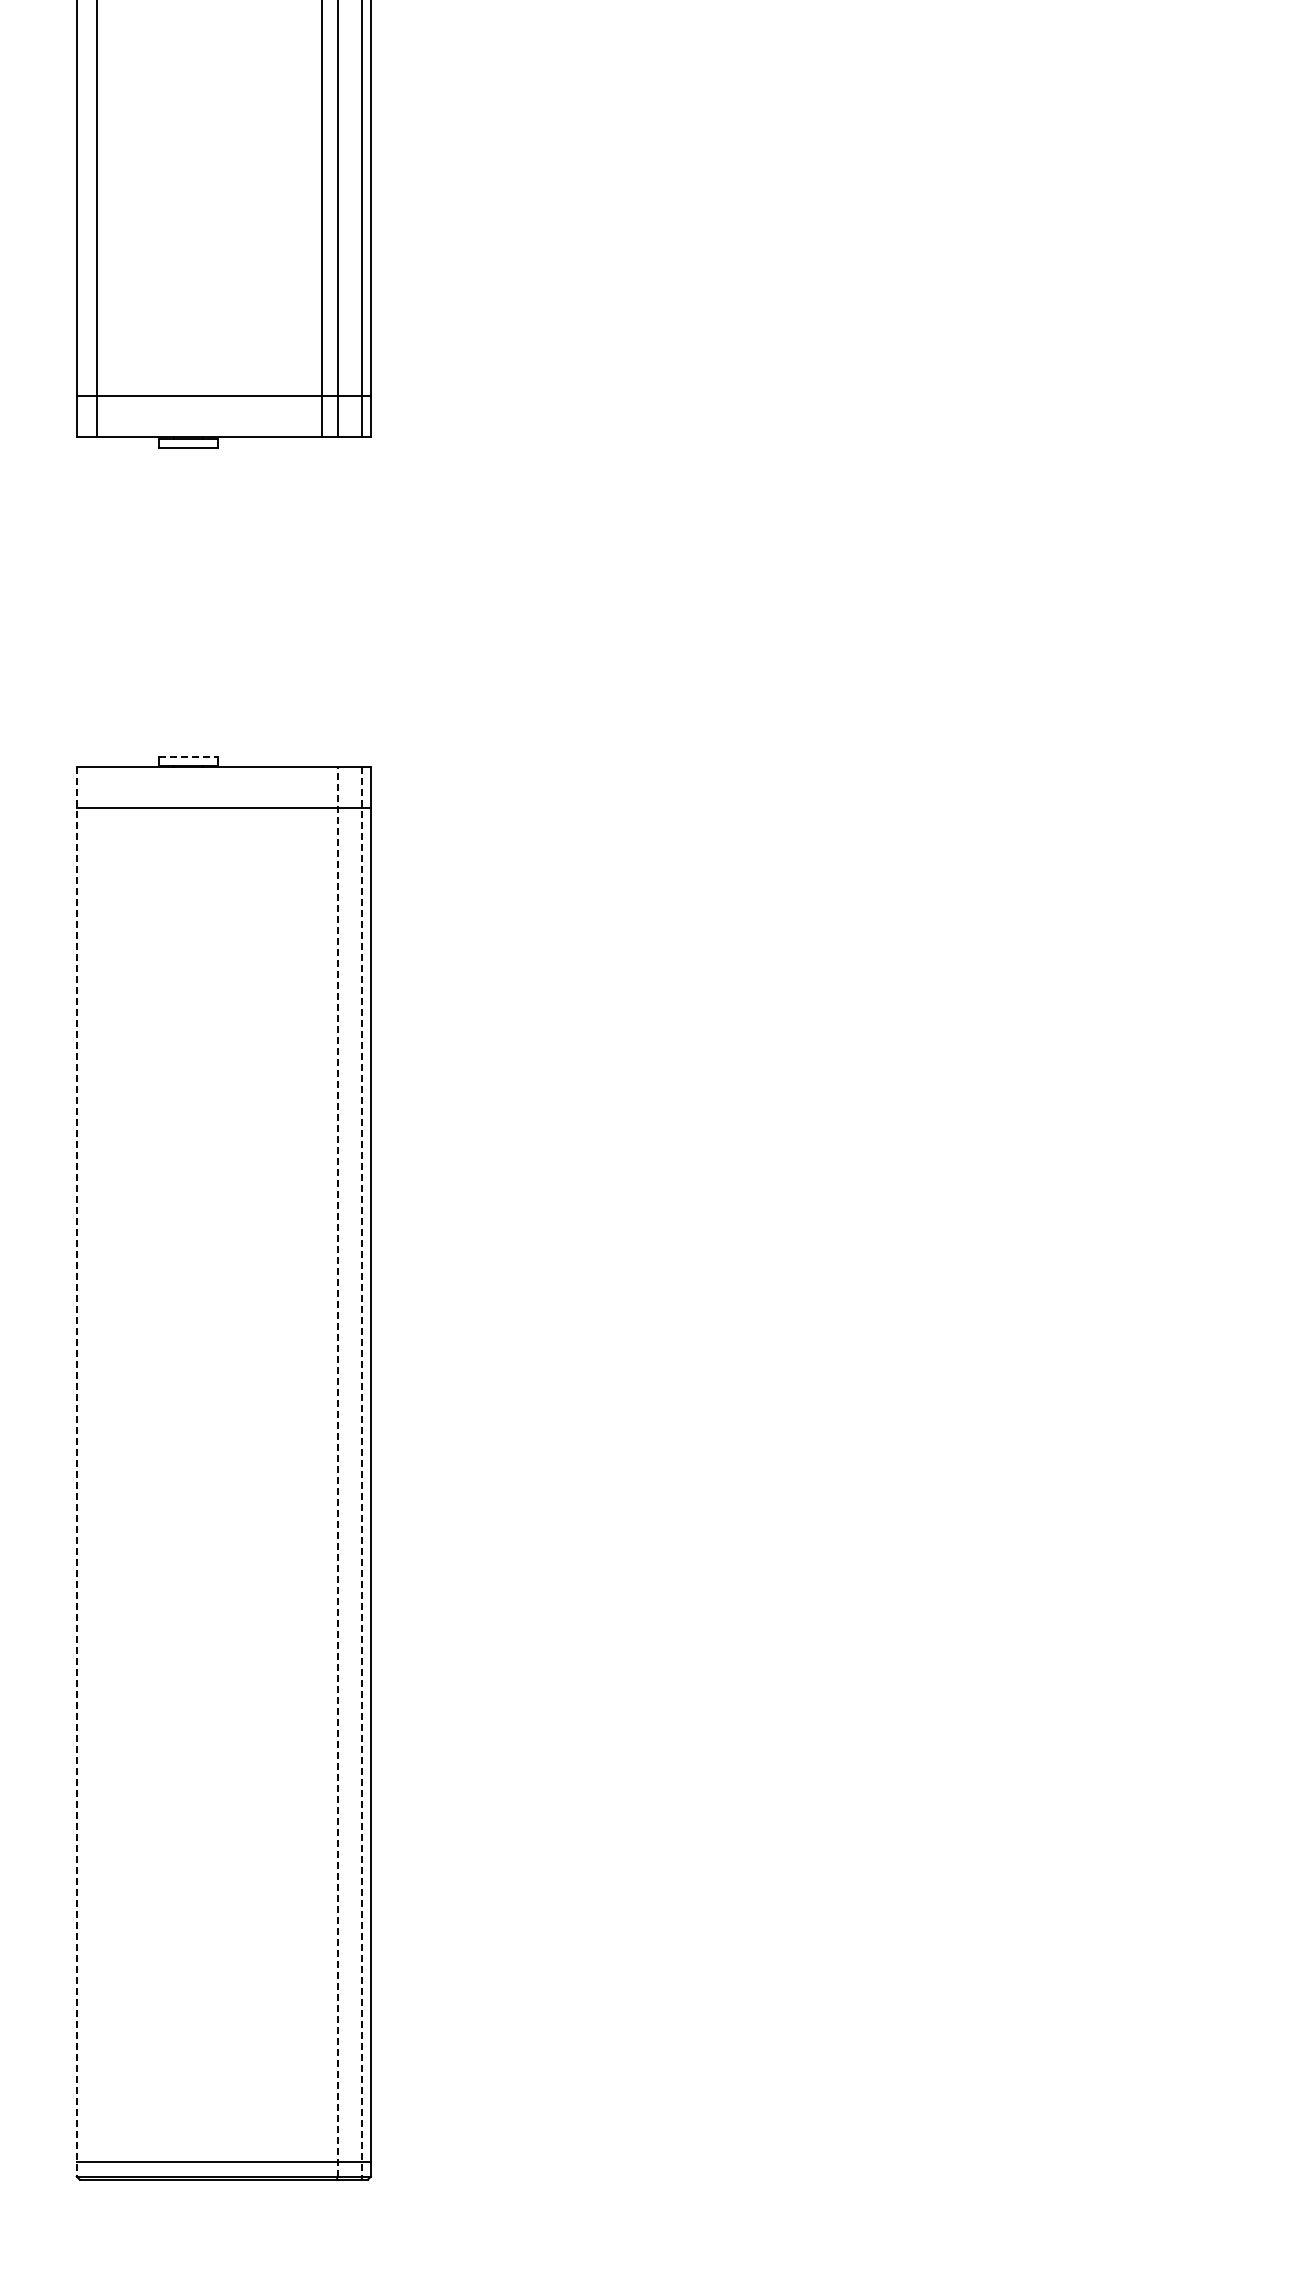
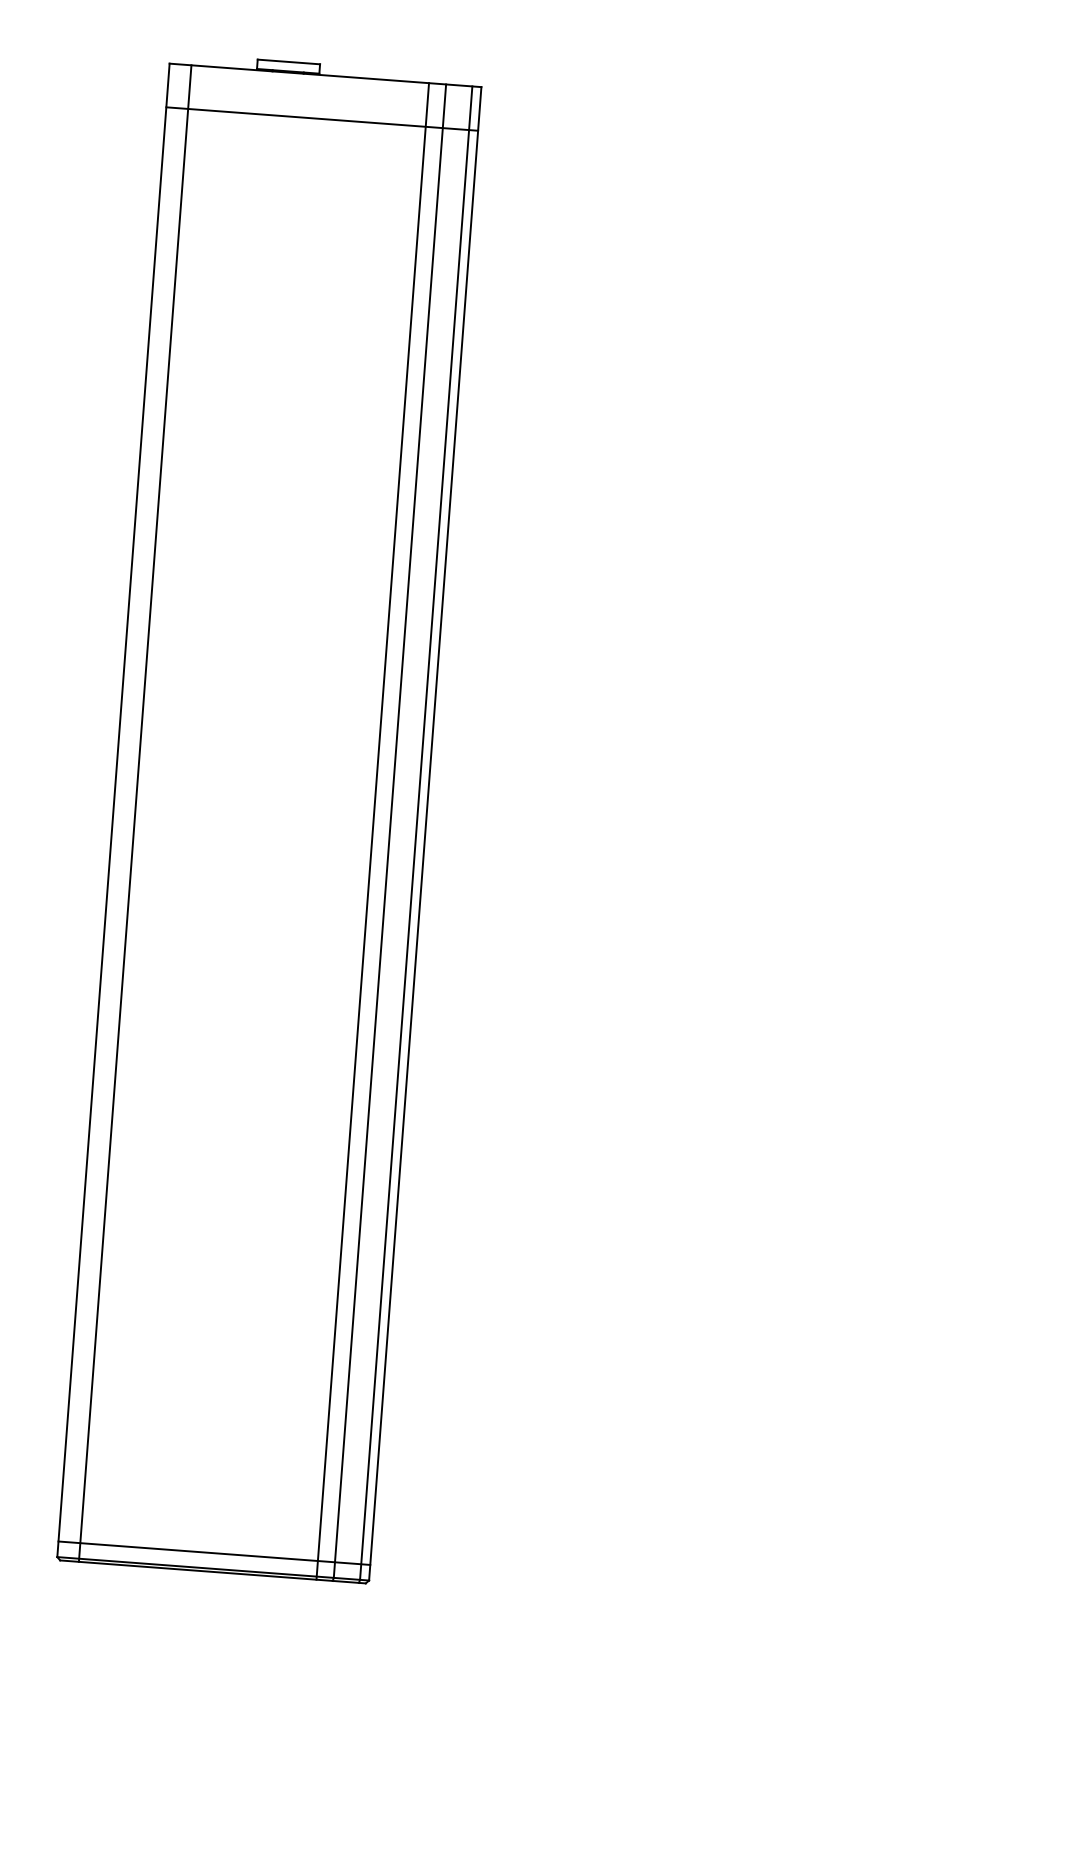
line: (189, 756) -> (289, 61), dashed -> solid
line: (76, 1471) -> (113, 810), dashed -> solid
line: (337, 1471) -> (389, 830), dashed -> solid
line: (362, 1471) -> (416, 832), dashed -> solid
line: (97, 1472) -> (135, 812), added
line: (321, 1472) -> (372, 830), added

